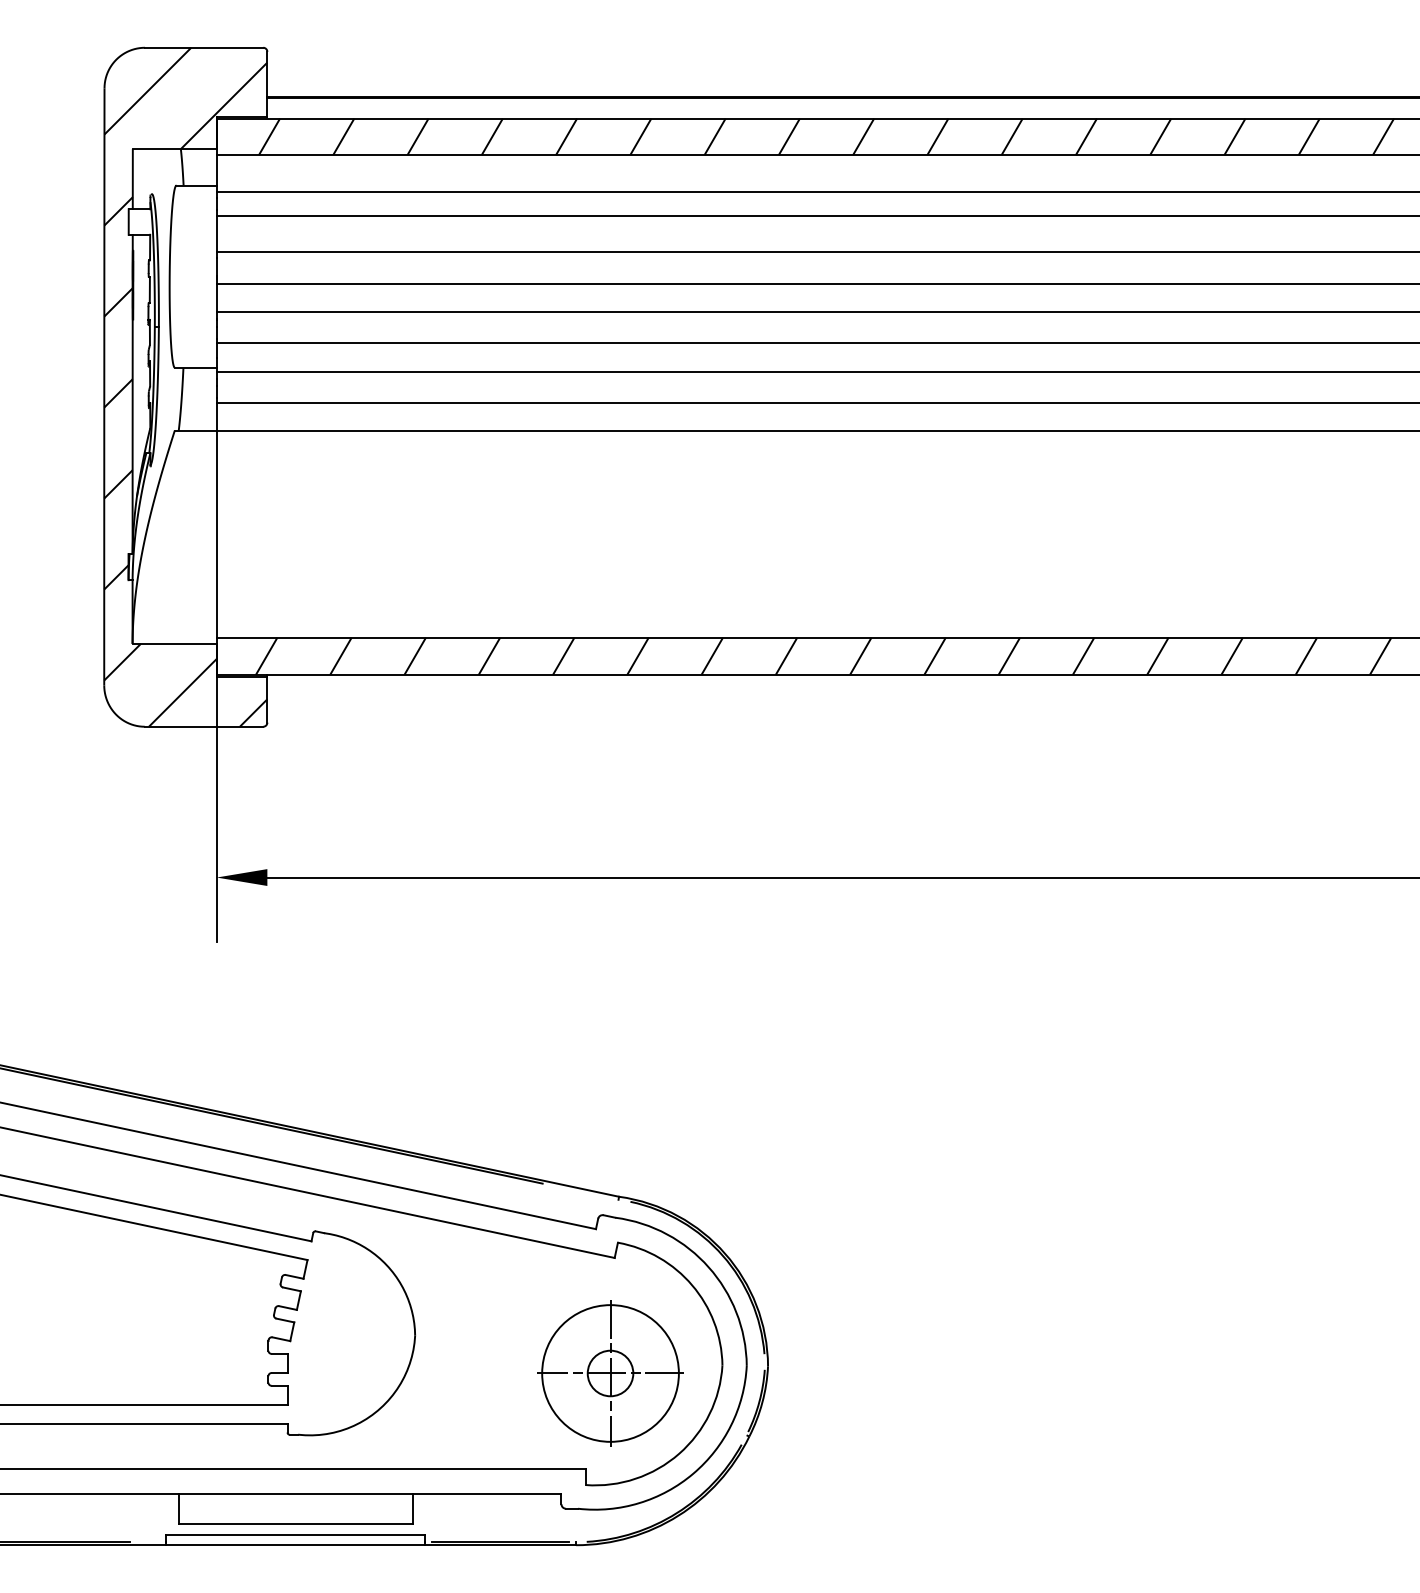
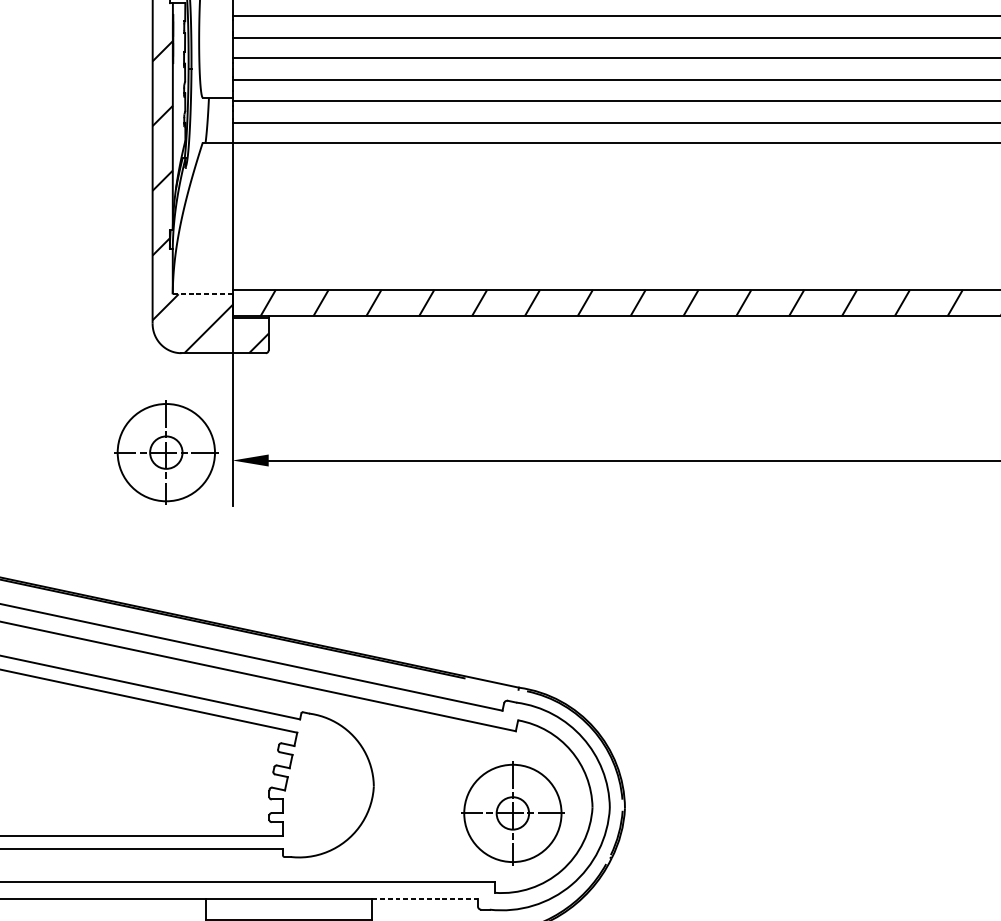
line: (174, 643) -> (202, 293), solid -> dashed
part: (123, 866) -> (166, 452), added
line: (487, 1493) -> (425, 898), solid -> dashed

